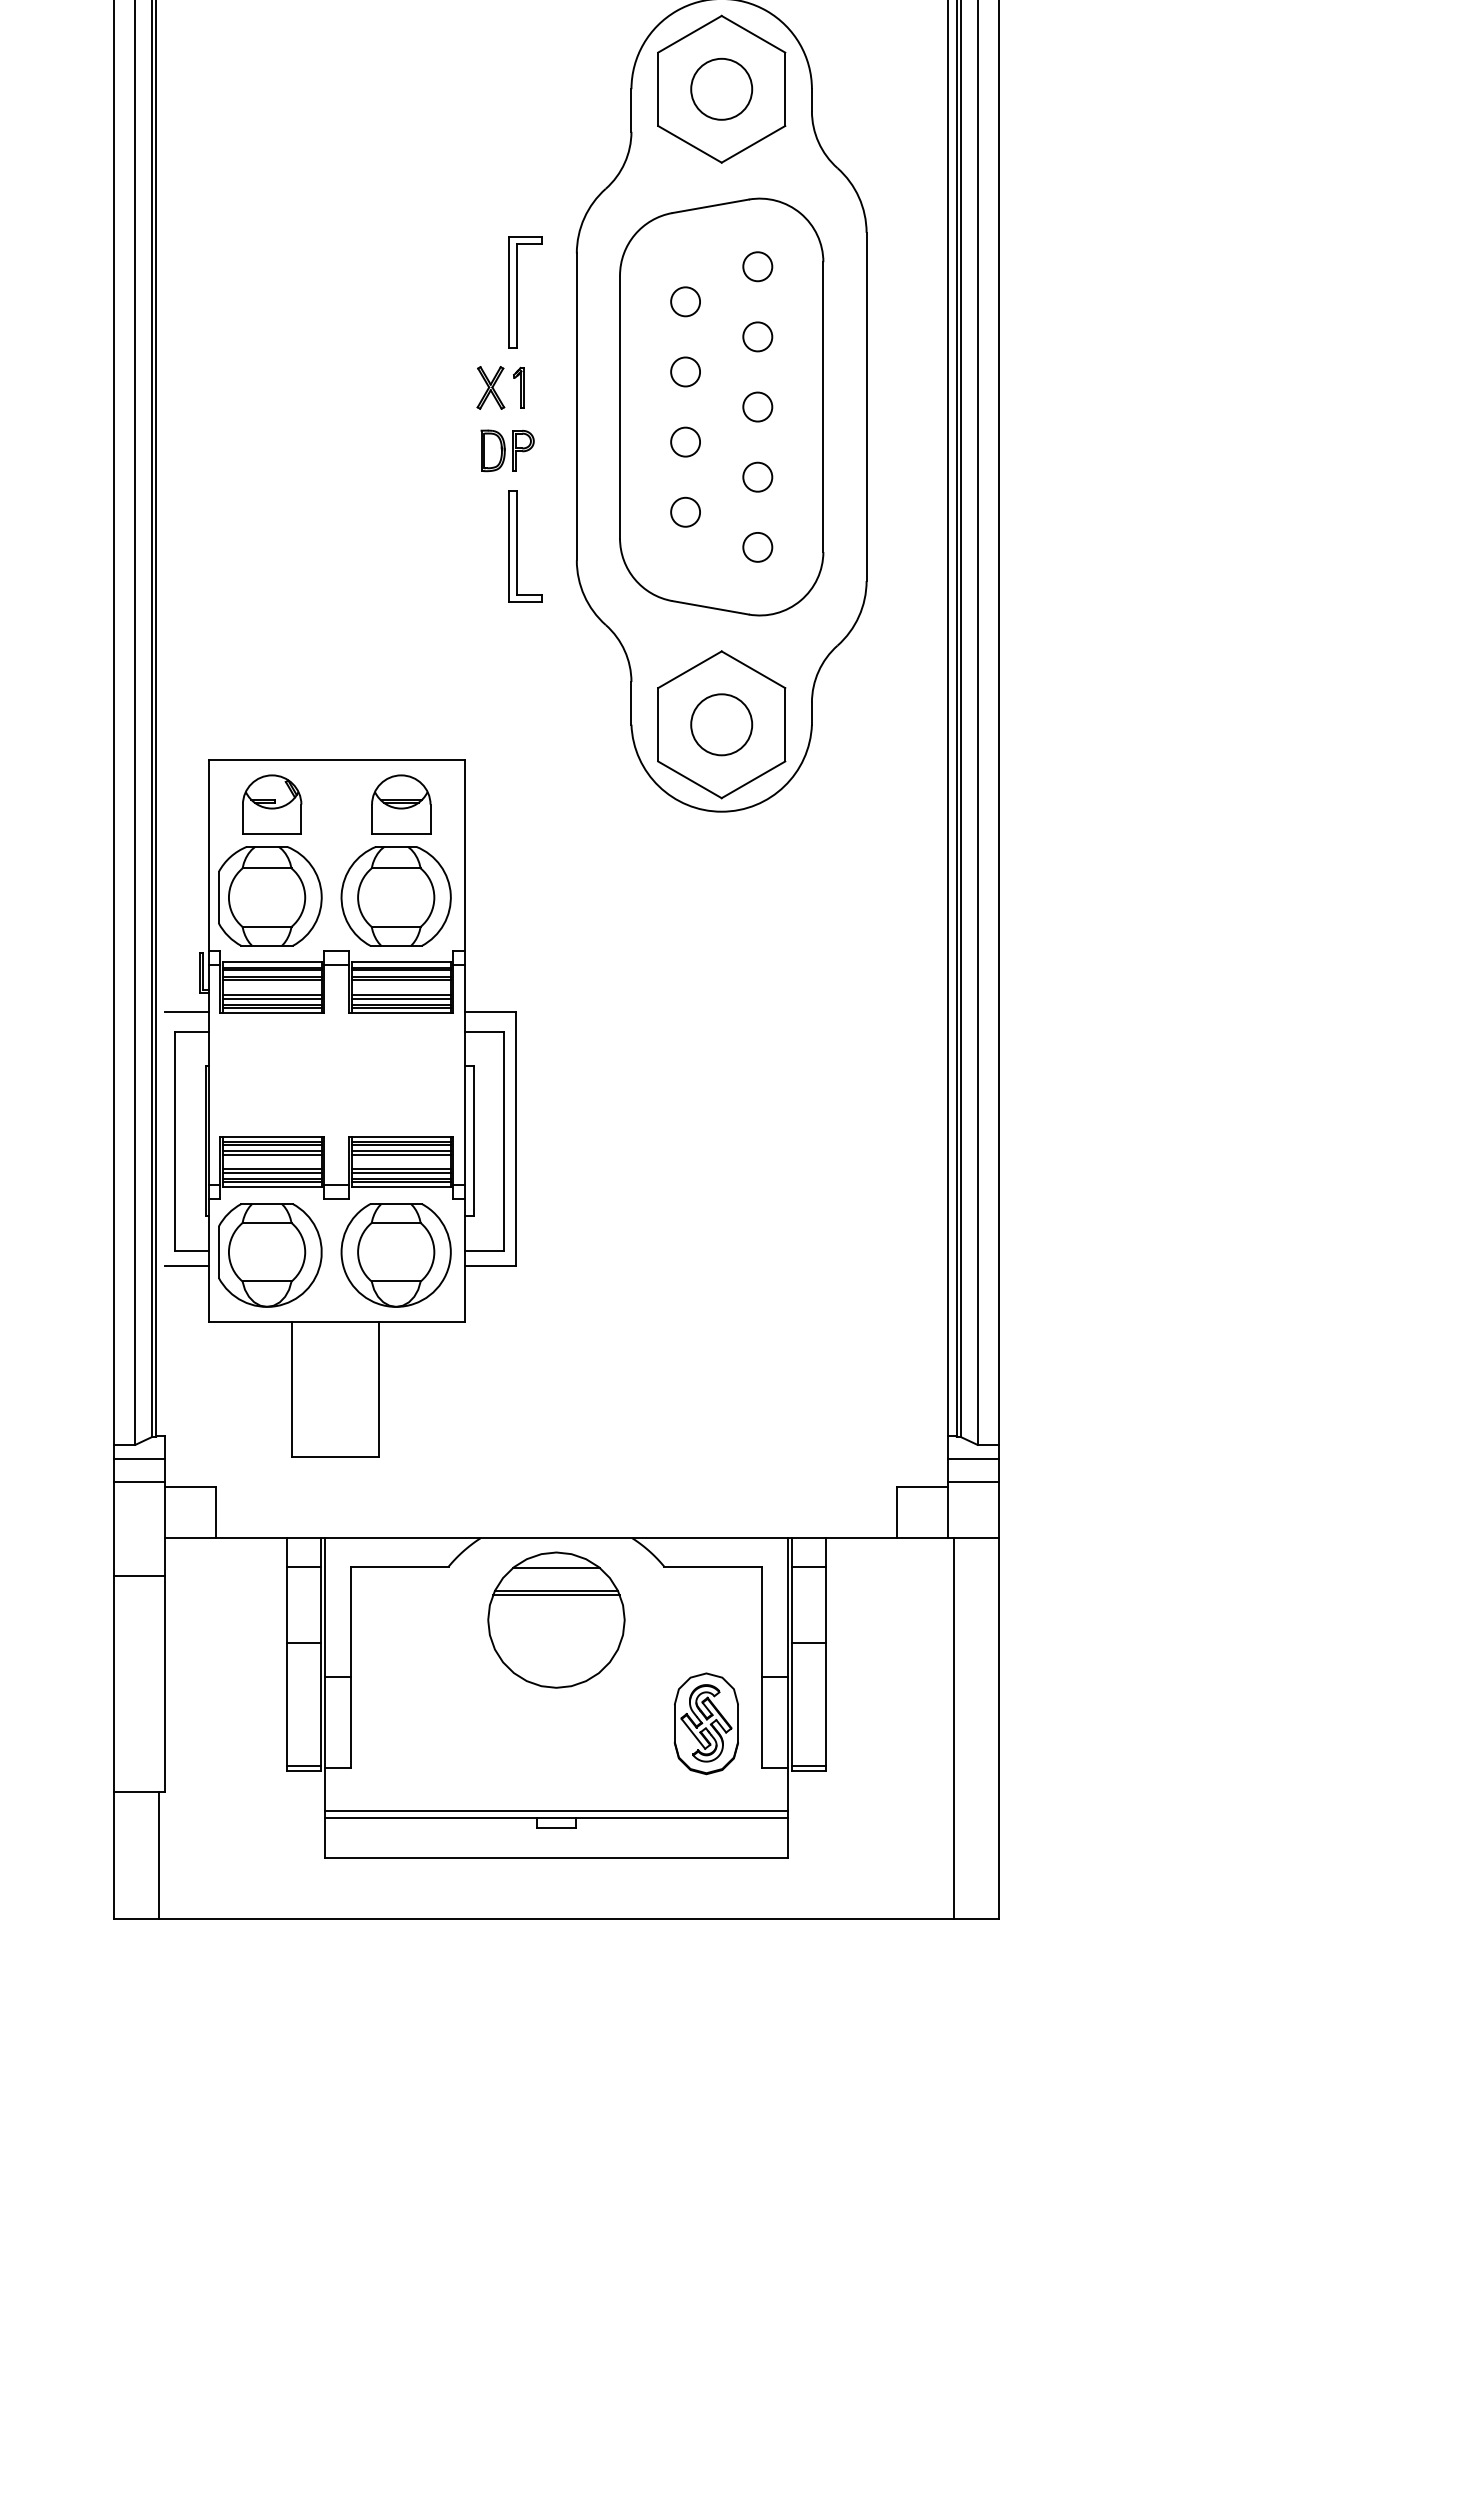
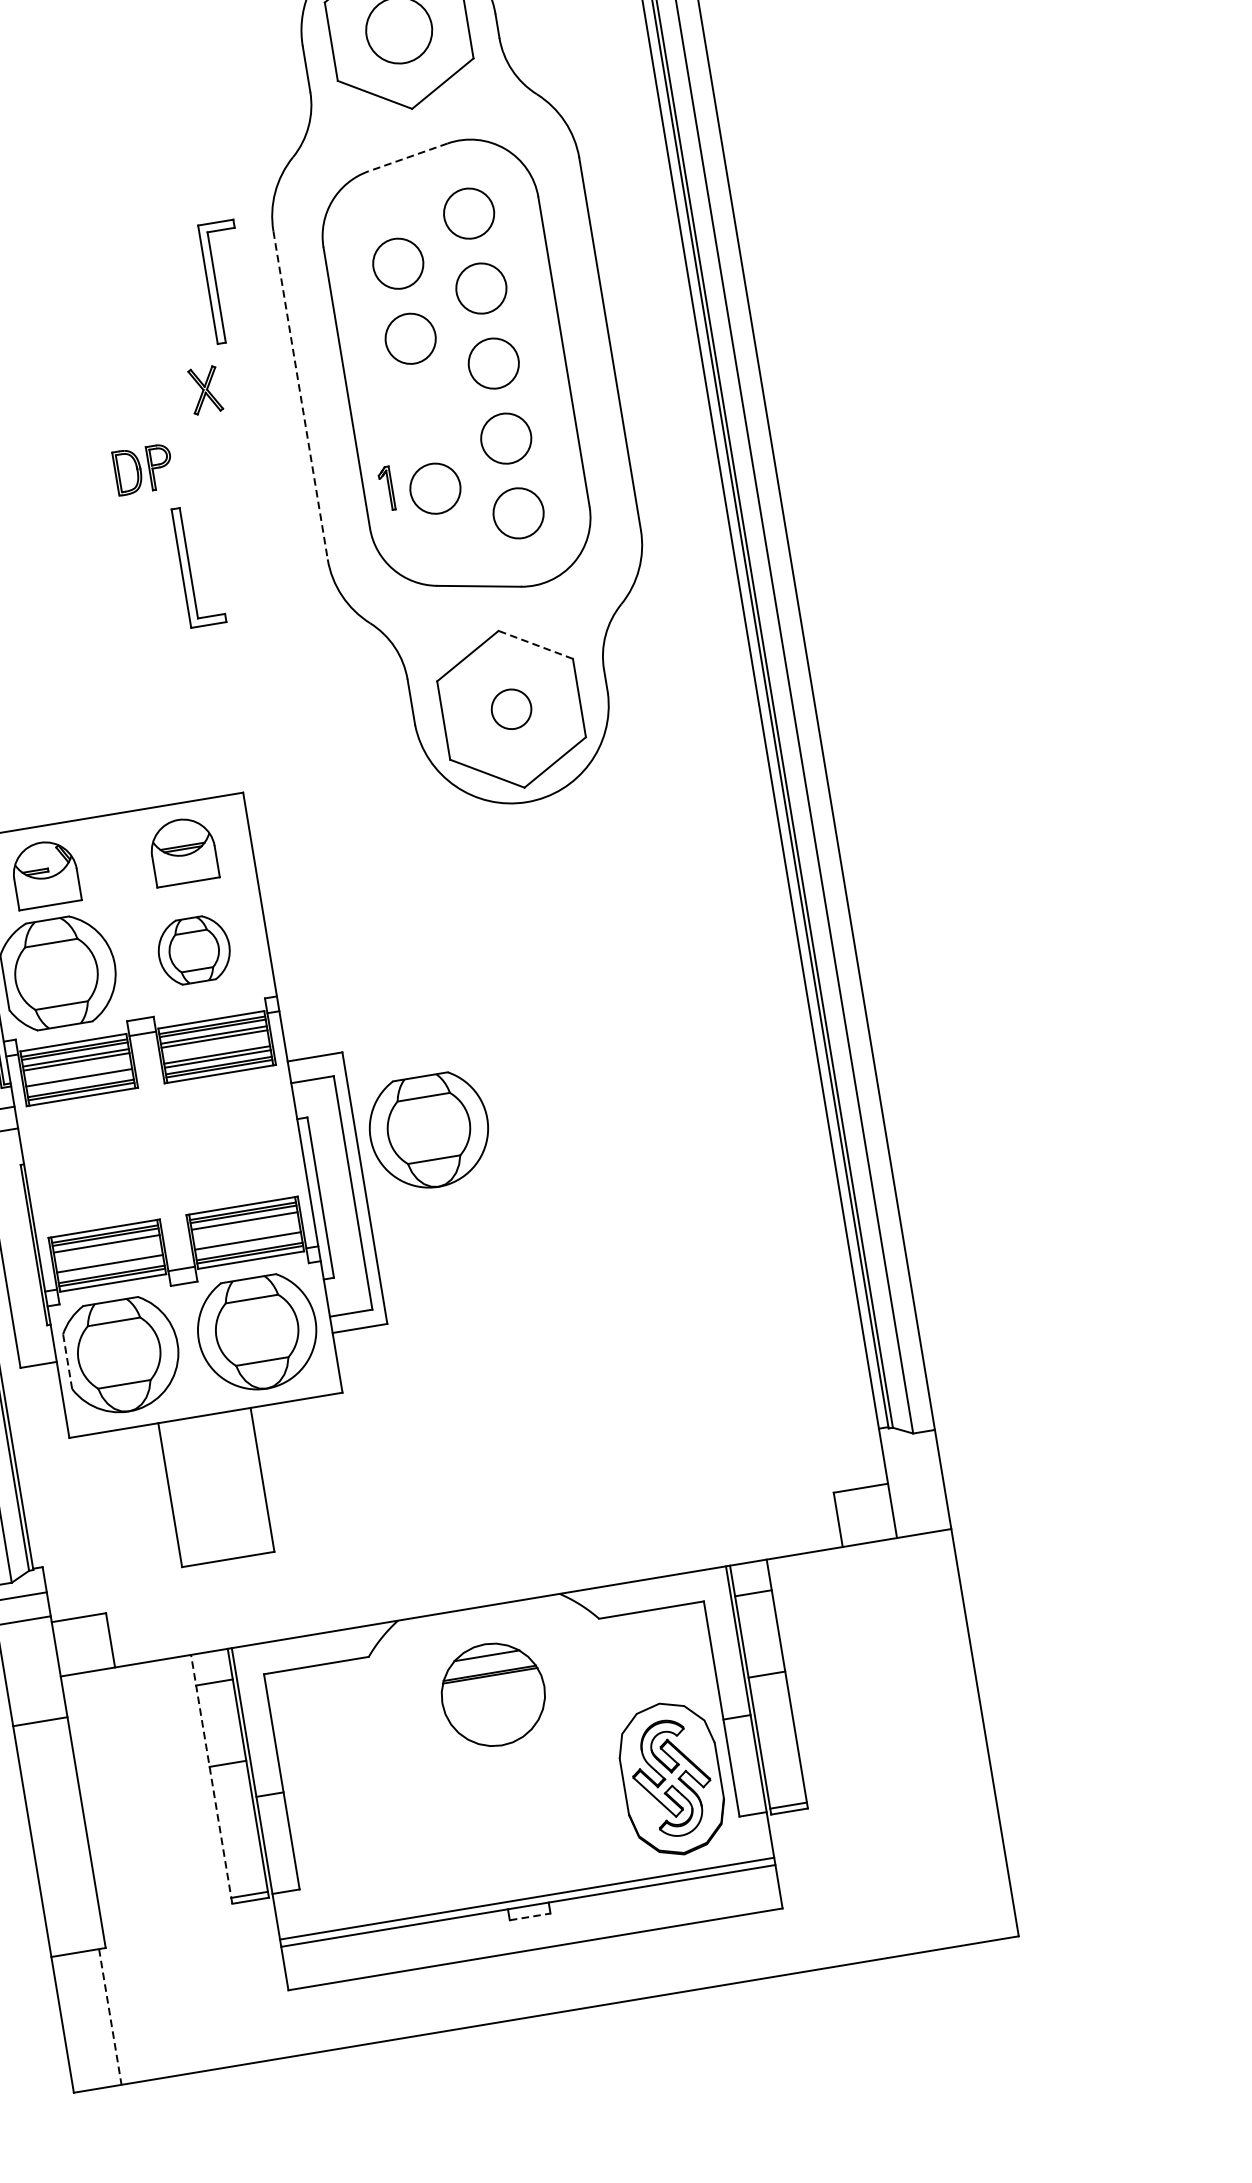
line: (710, 206) -> (407, 157), solid -> dashed
circle: (757, 266) -> (468, 213), size x1.6
circle: (685, 301) -> (398, 263), size x1.6
circle: (757, 336) -> (481, 288), size x1.6
circle: (685, 371) -> (410, 338), size x1.6
part: (518, 387) -> (385, 488), moved
line: (576, 406) -> (300, 394), solid -> dashed
circle: (757, 406) -> (493, 362), size x1.6
circle: (685, 441) -> (422, 413), removed
part: (507, 450) -> (143, 469), moved
circle: (757, 476) -> (505, 437), size x1.6
circle: (685, 511) -> (435, 487), size x1.6
part: (517, 546) -> (190, 566), moved
circle: (757, 547) -> (518, 513), size x1.6
line: (753, 669) -> (535, 644), solid -> dashed
circle: (721, 724) -> (511, 709), size x0.6
part: (395, 896) -> (193, 950), size x0.6
line: (271, 999) -> (79, 1082), removed
part: (582, 1097) -> (428, 1132), added
line: (271, 1154) -> (106, 1247), removed
line: (400, 1154) -> (244, 1225), removed
line: (271, 1173) -> (110, 1268), removed
line: (400, 1173) -> (247, 1245), removed
line: (218, 1252) -> (67, 1361), solid -> dashed
line: (186, 1266) -> (35, 1382), removed
line: (972, 1459) -> (909, 1449), removed
line: (972, 1481) -> (913, 1473), removed
part: (556, 1619) -> (493, 1694), size x0.7
line: (287, 1654) -> (212, 1779), solid -> dashed
part: (706, 1723) -> (671, 1778), size x1.4
line: (954, 1728) -> (937, 1740), removed
line: (556, 1827) -> (530, 1916), solid -> dashed
line: (158, 1855) -> (109, 2016), solid -> dashed

